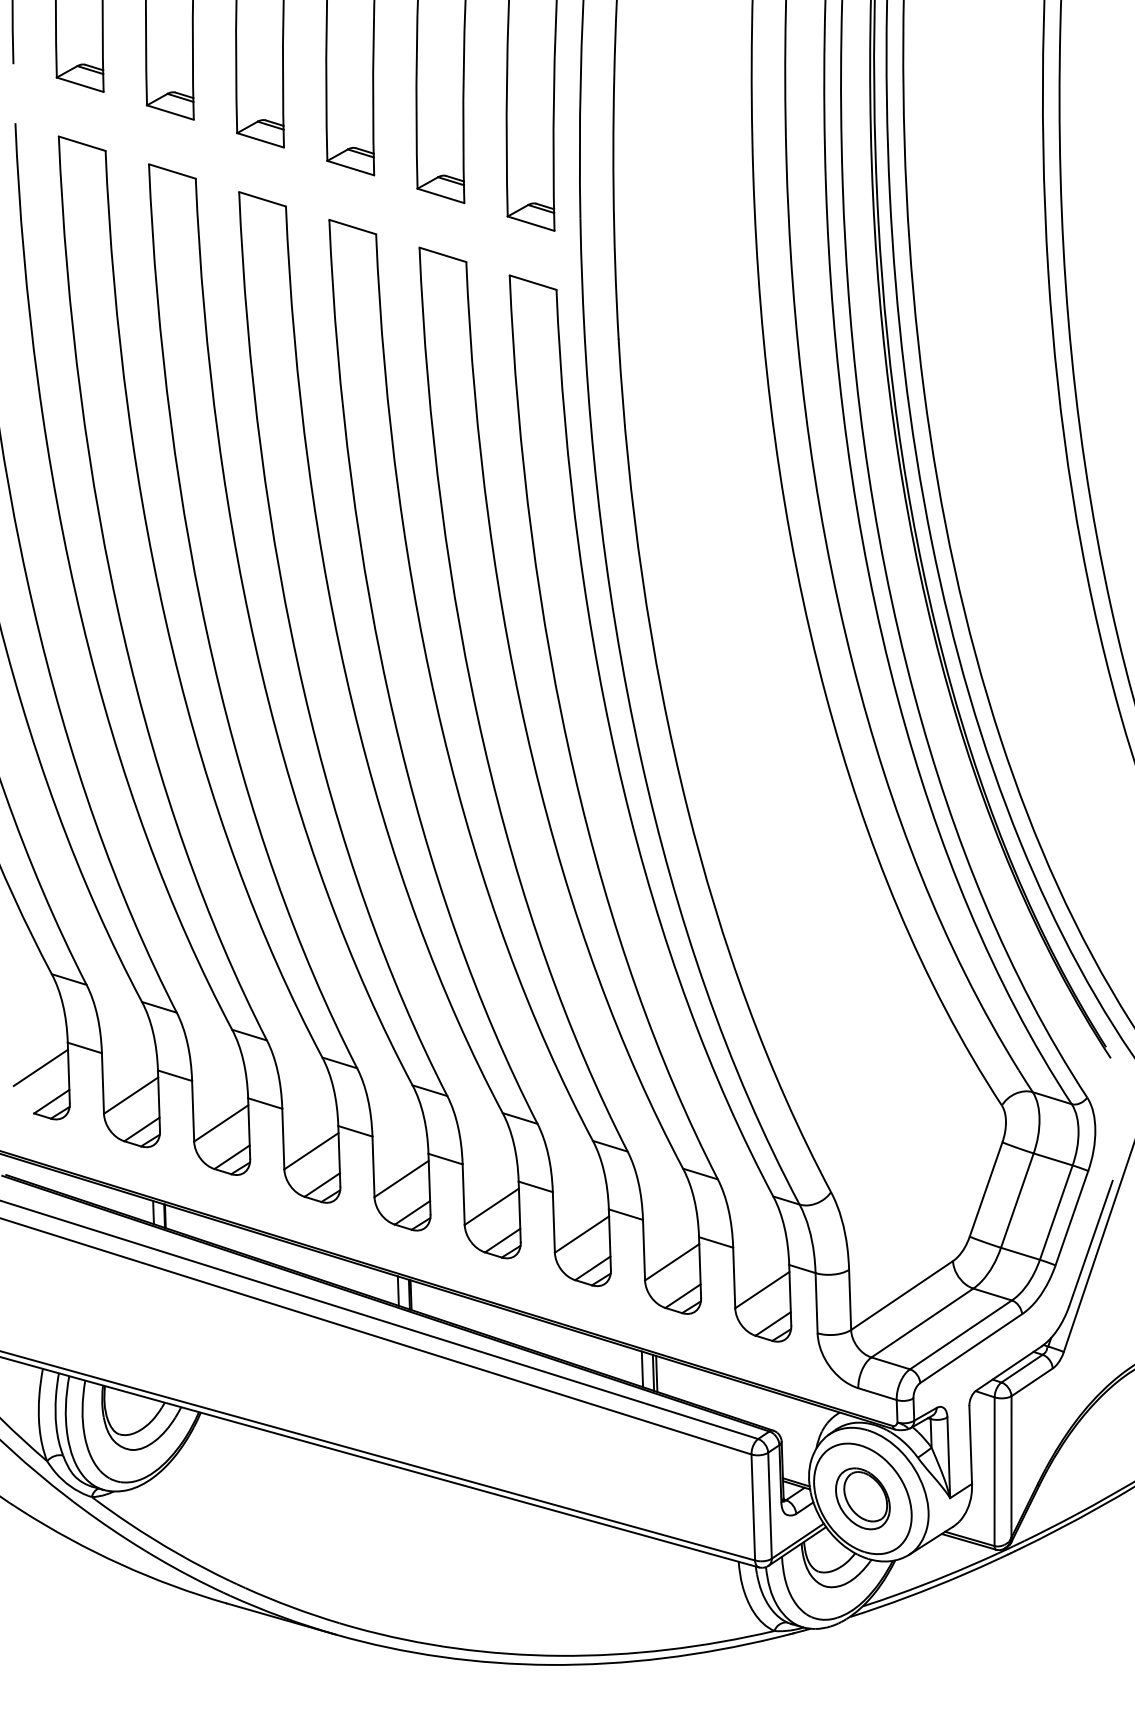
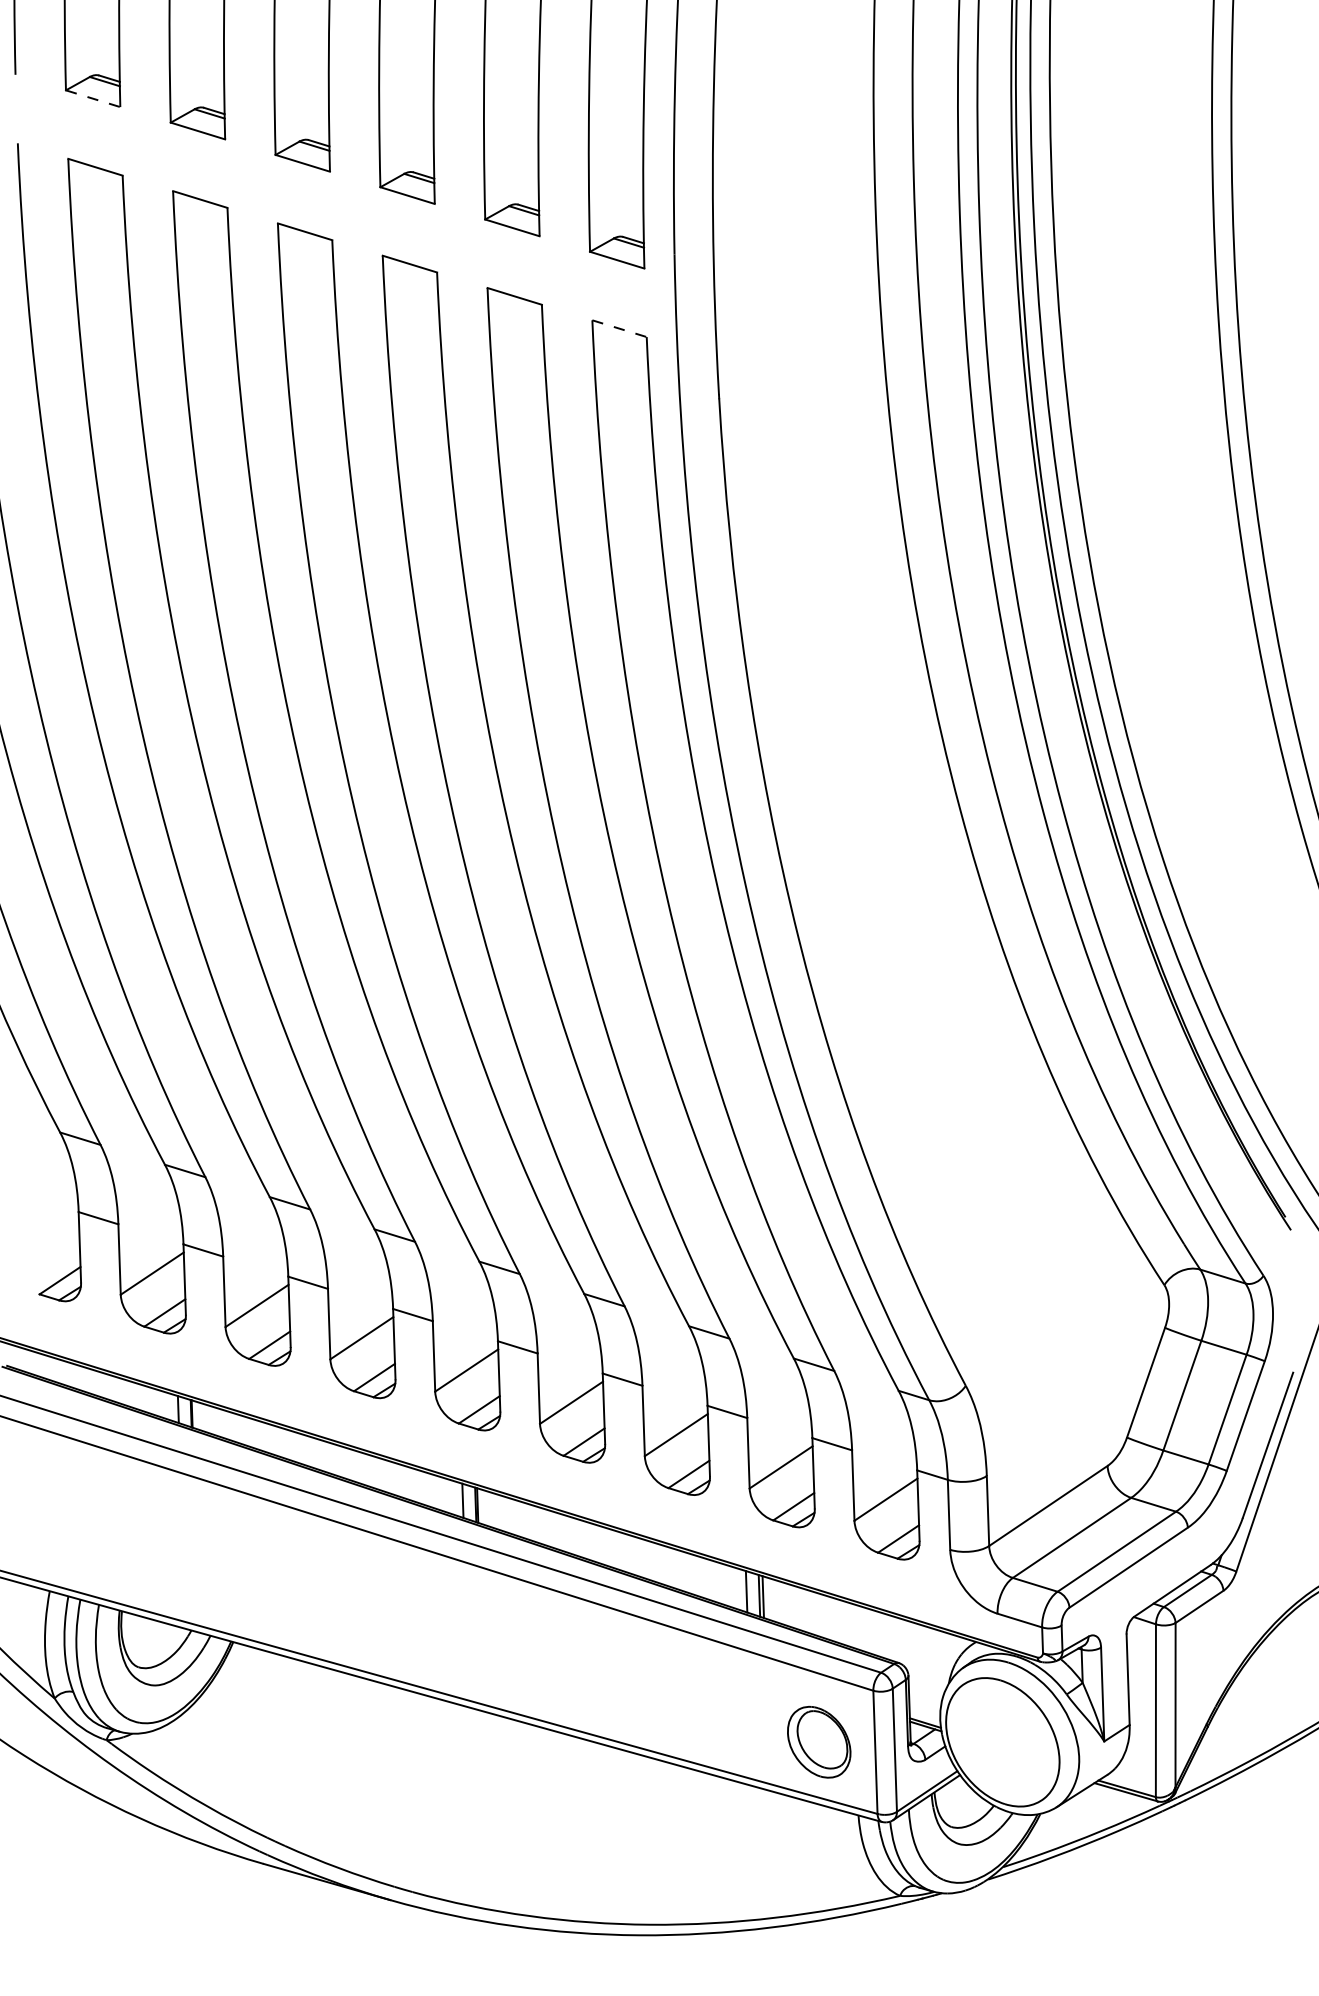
line: (80, 84) -> (93, 98), solid -> dashed
line: (533, 282) -> (619, 328), solid -> dashed
line: (40, 1067) -> (46, 1240), removed
part: (862, 1498) -> (818, 1741), moved

